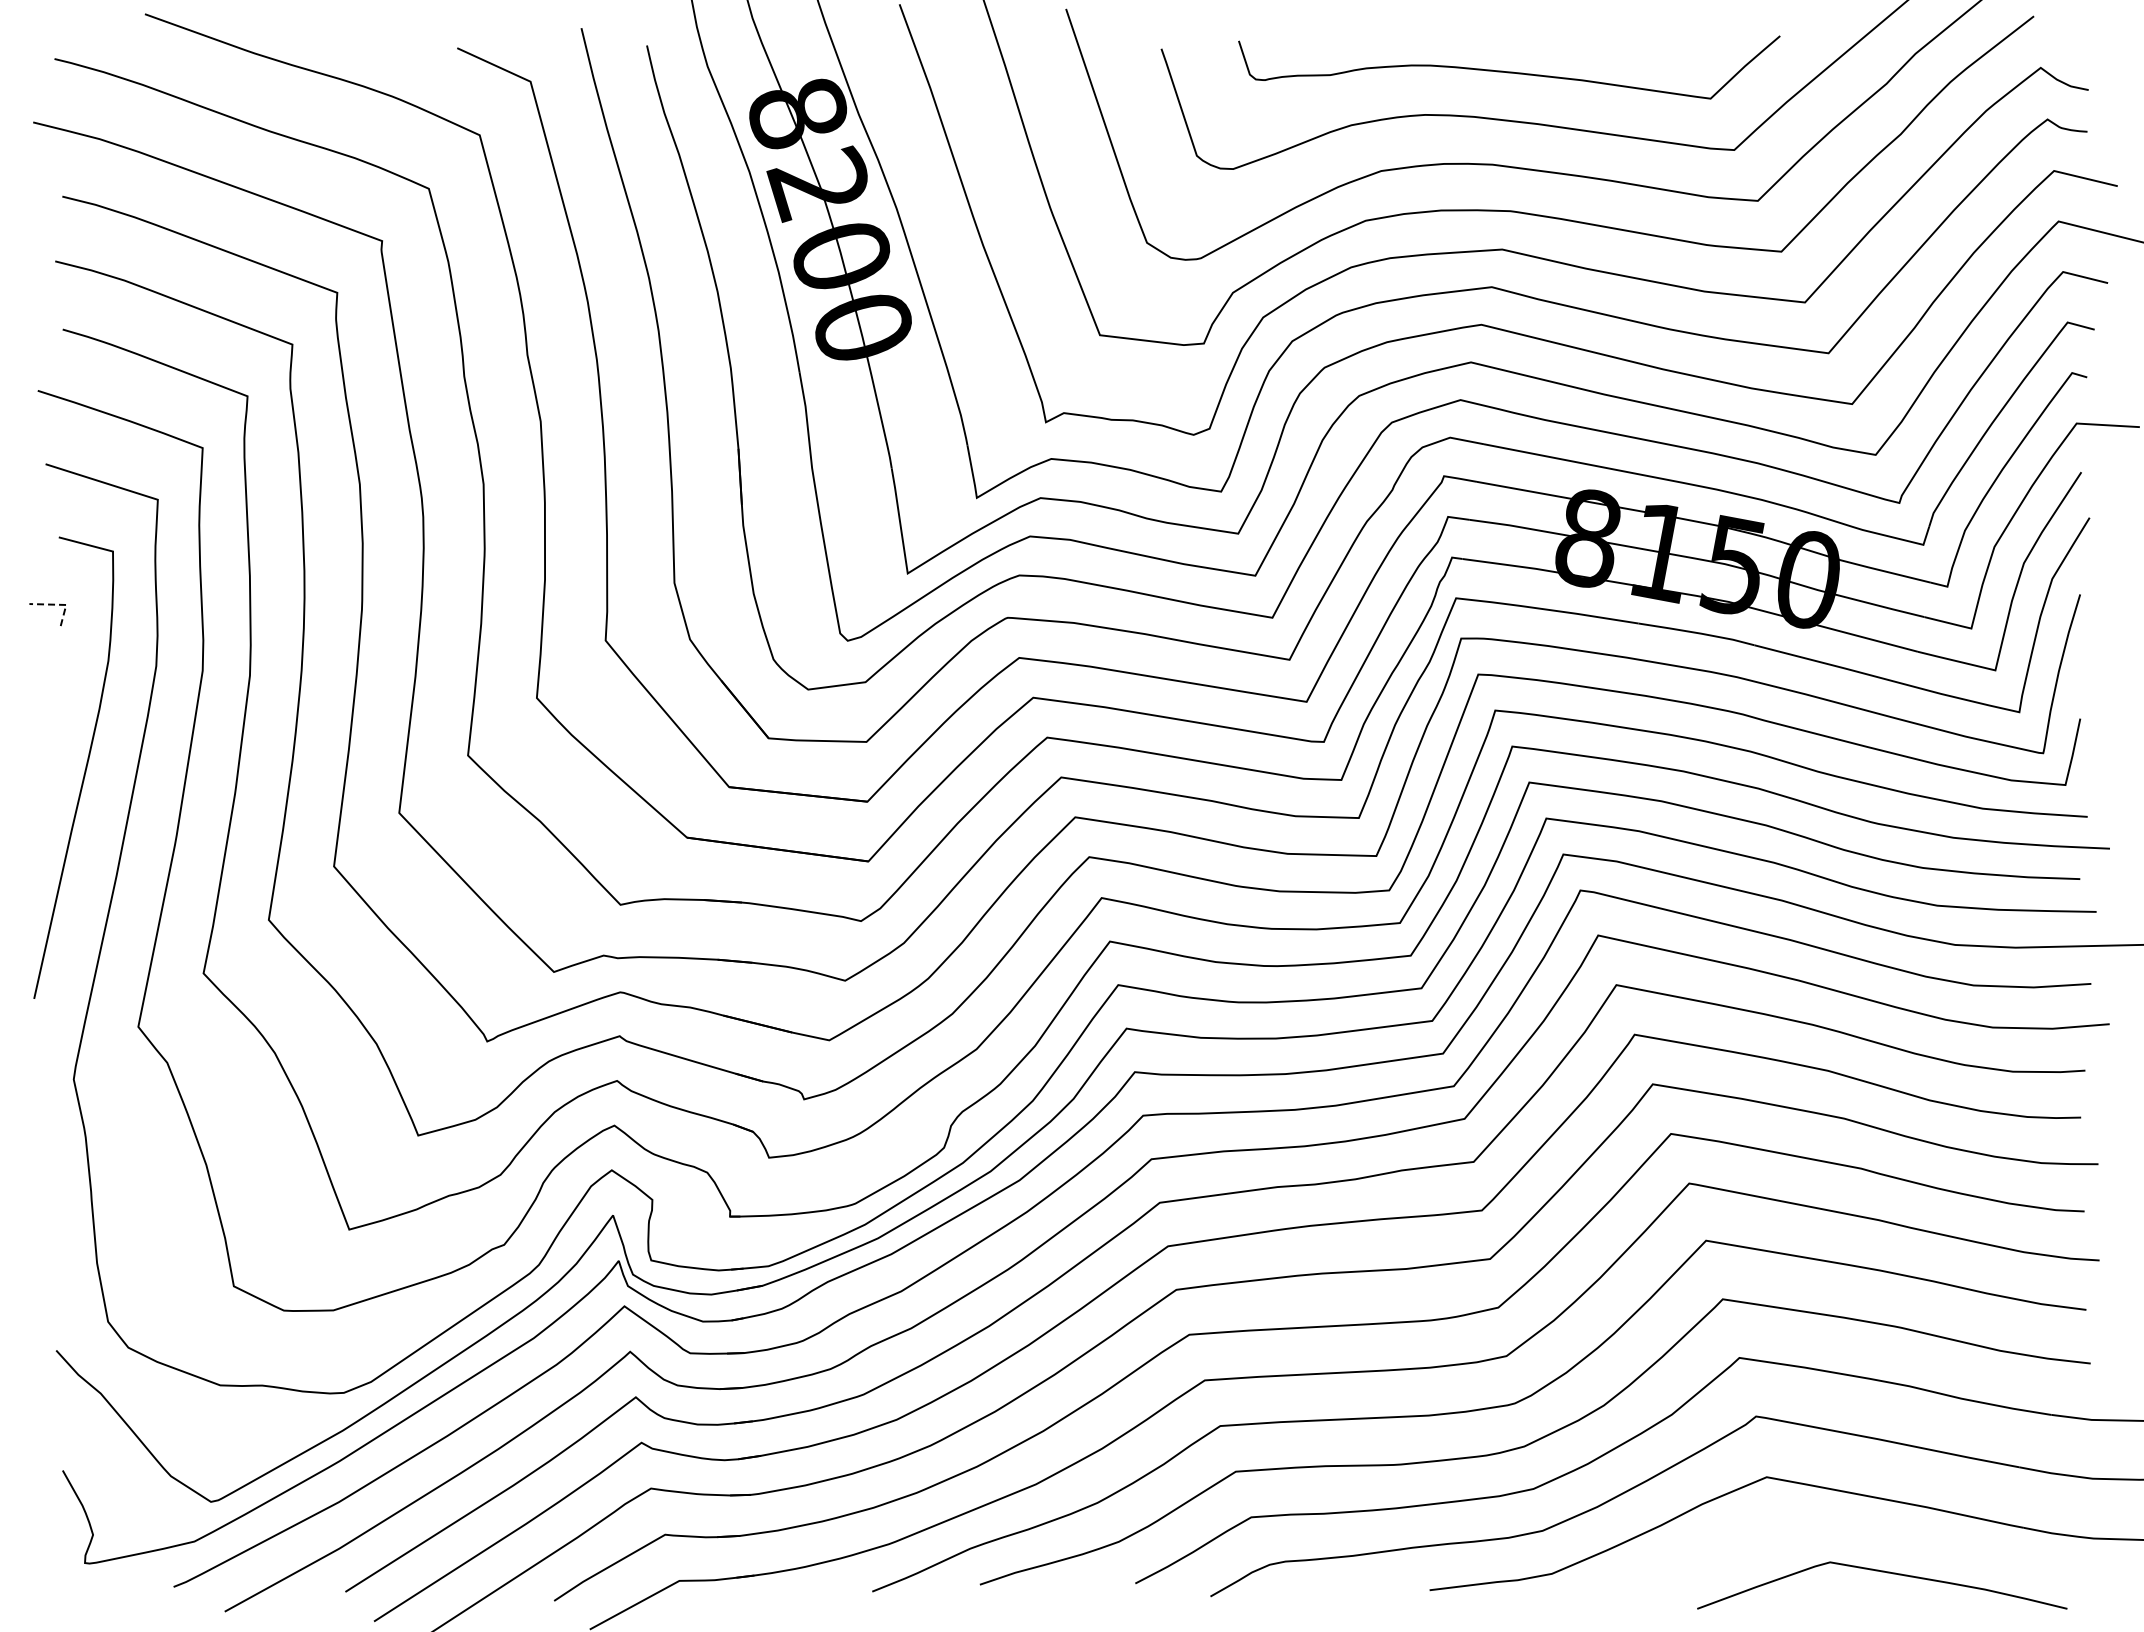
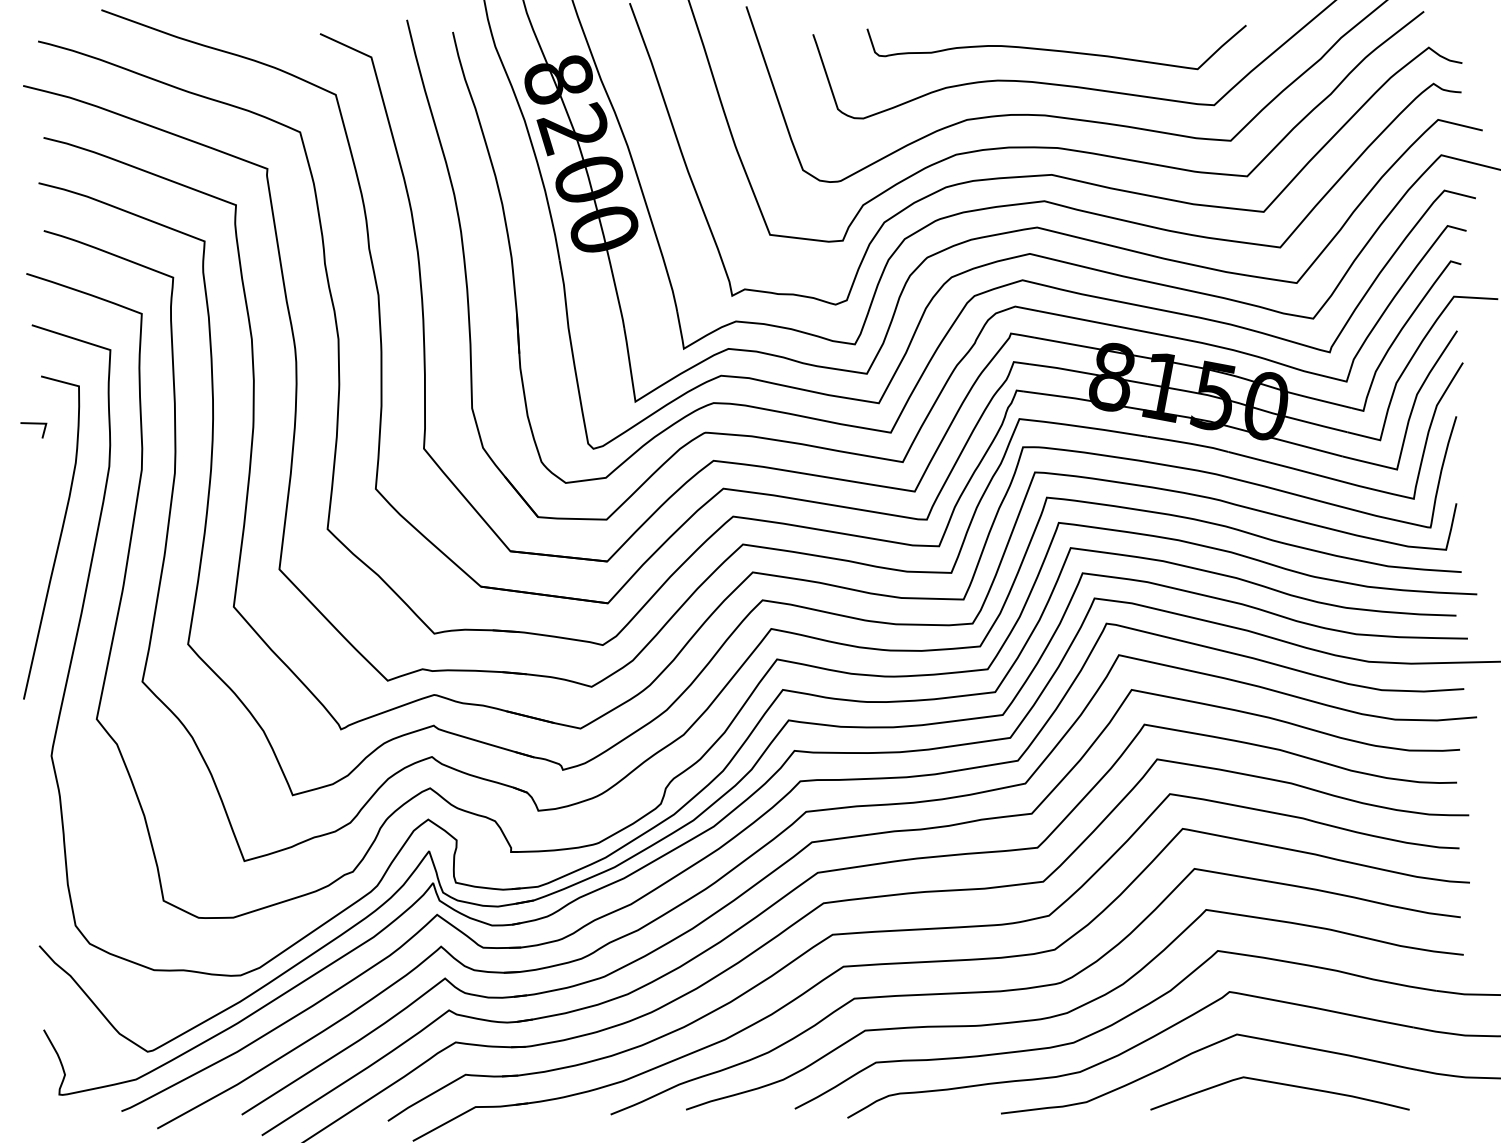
line: (59, 604) -> (41, 423), dashed -> solid
curve: (1882, 1572) -> (1280, 1084), moved

